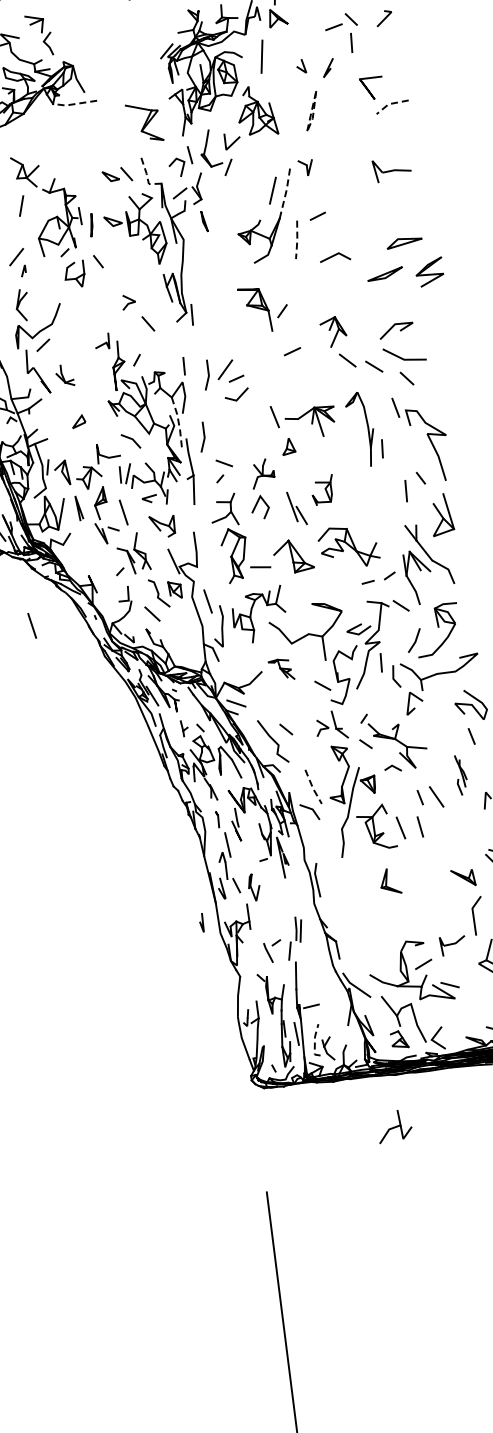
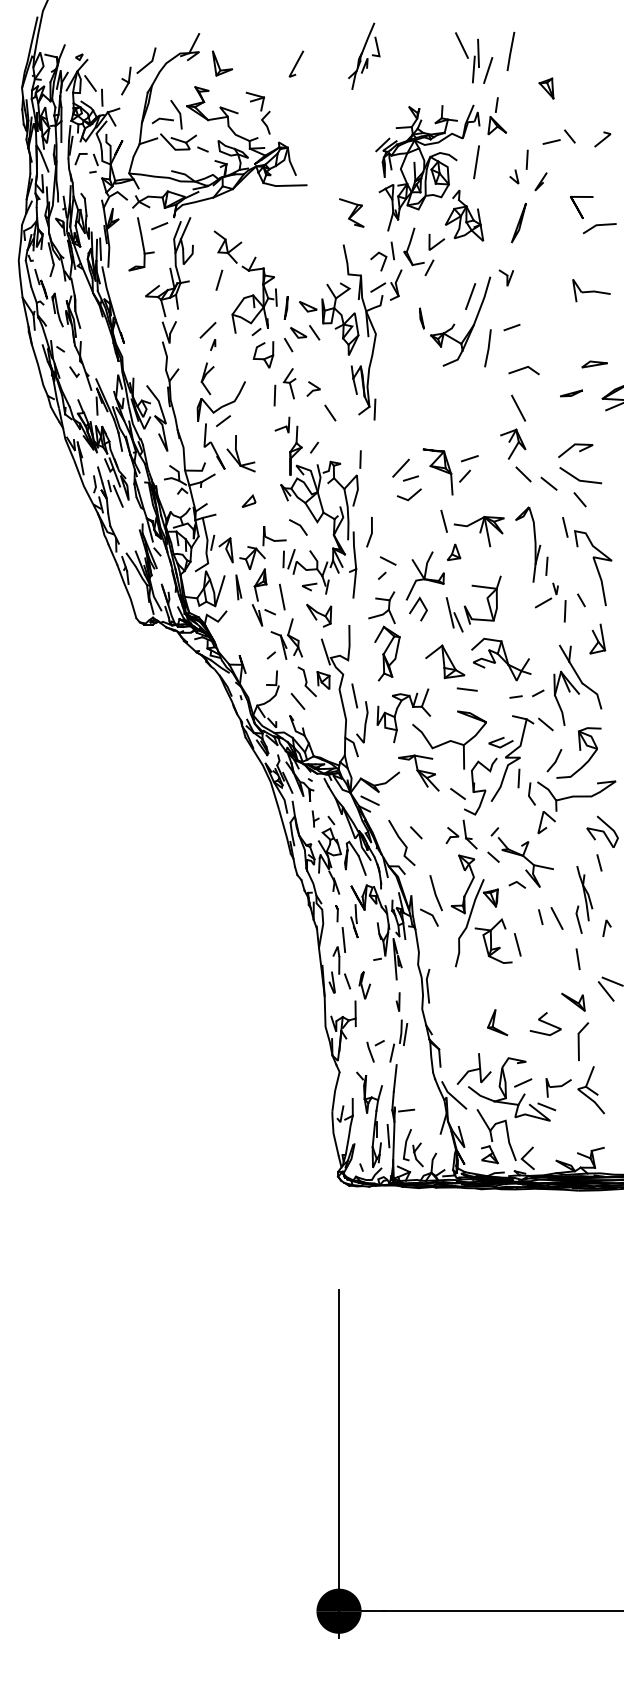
line: (350, 42) -> (526, 159), moved
line: (74, 103) -> (284, 185), dashed -> solid
line: (390, 104) -> (598, 225), dashed -> solid
part: (144, 122) -> (351, 212), size x0.71
line: (306, 131) -> (511, 242), dashed -> solid
part: (117, 175) -> (305, 332), moved
line: (146, 175) -> (347, 265), dashed -> solid
line: (286, 194) -> (483, 301), dashed -> solid
line: (204, 221) -> (421, 318), moved
line: (297, 240) -> (488, 348), dashed -> solid
part: (404, 242) -> (594, 364), size x0.71
part: (385, 274) -> (571, 393), size x0.62
line: (334, 294) -> (518, 407), added
part: (99, 304) -> (284, 387), added
part: (263, 308) -> (446, 471), moved
part: (64, 375) -> (240, 453), size x1.67
line: (207, 376) -> (382, 472), removed
line: (179, 423) -> (348, 515), dashed -> solid
part: (262, 473) -> (424, 575), size x1.67
part: (385, 477) -> (546, 595), added
part: (322, 489) -> (482, 599), size x1.67
part: (441, 514) -> (597, 638), size x0.71
line: (259, 567) -> (466, 689), moved
line: (31, 625) -> (176, 697), removed
part: (280, 669) -> (418, 772), size x1.67
part: (461, 774) -> (584, 899), size x1.67
line: (313, 788) -> (435, 894), dashed -> solid
line: (419, 827) -> (577, 959), moved
part: (390, 881) -> (497, 1022), moved
line: (438, 902) -> (545, 1023), added
line: (200, 922) -> (397, 1001), moved
part: (452, 945) -> (558, 1087), moved
line: (314, 1042) -> (405, 1146), dashed -> solid
part: (393, 1125) -> (473, 1068), moved

